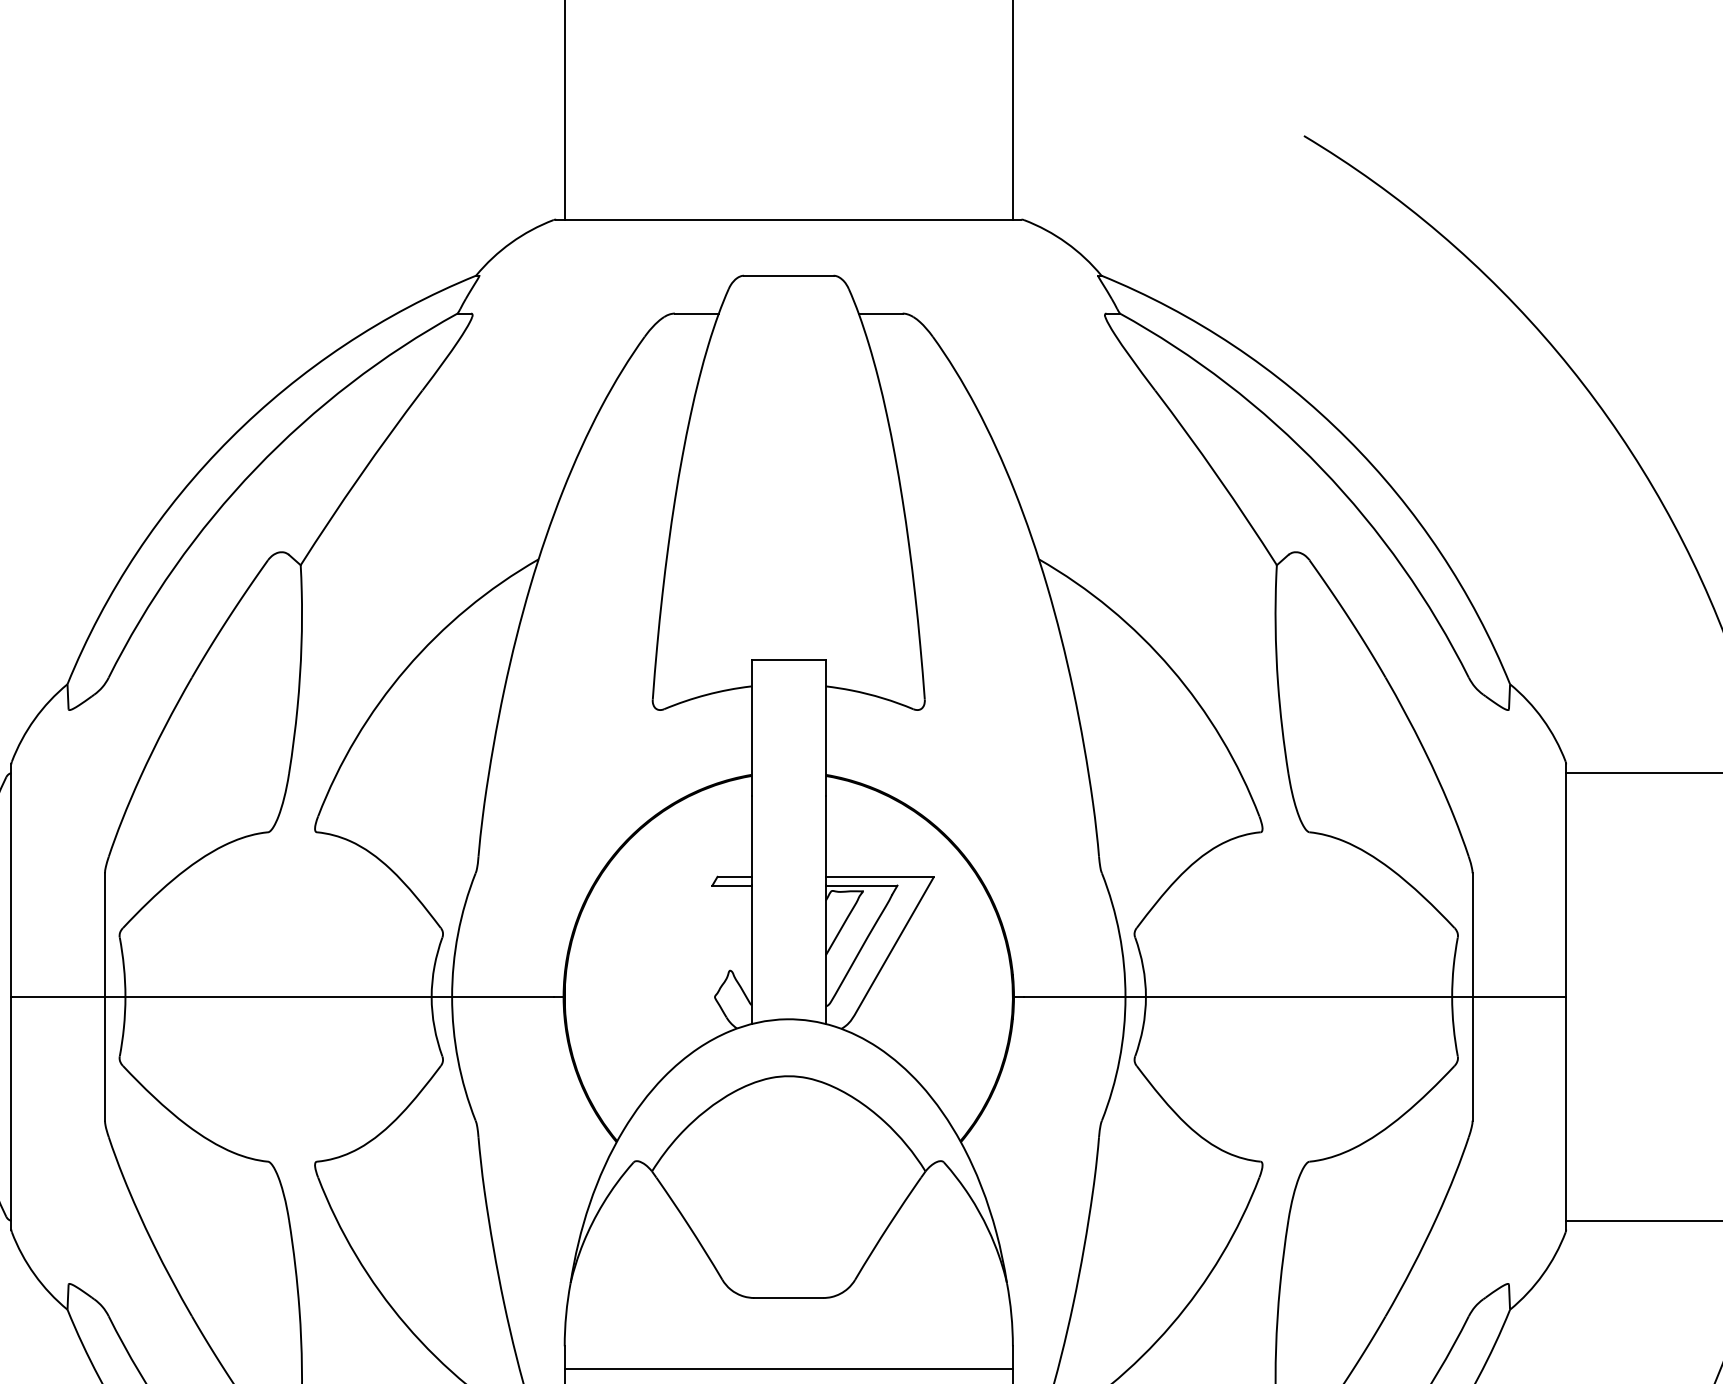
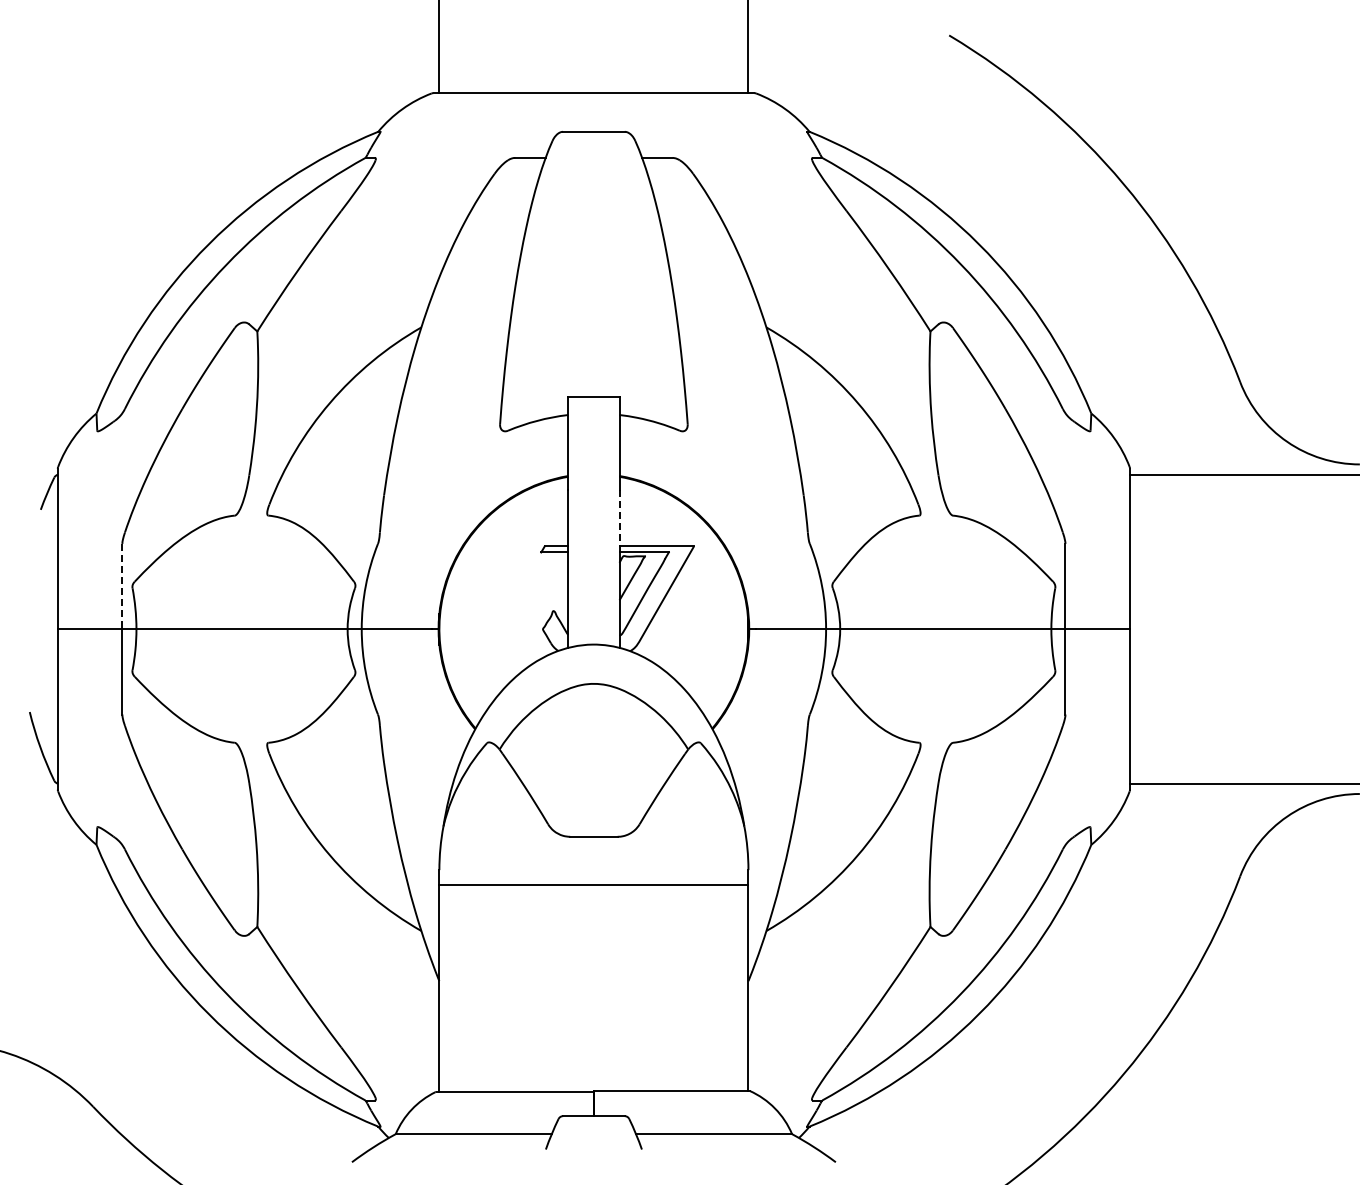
line: (825, 840) -> (619, 521), solid -> dashed
line: (105, 935) -> (122, 586), solid -> dashed

